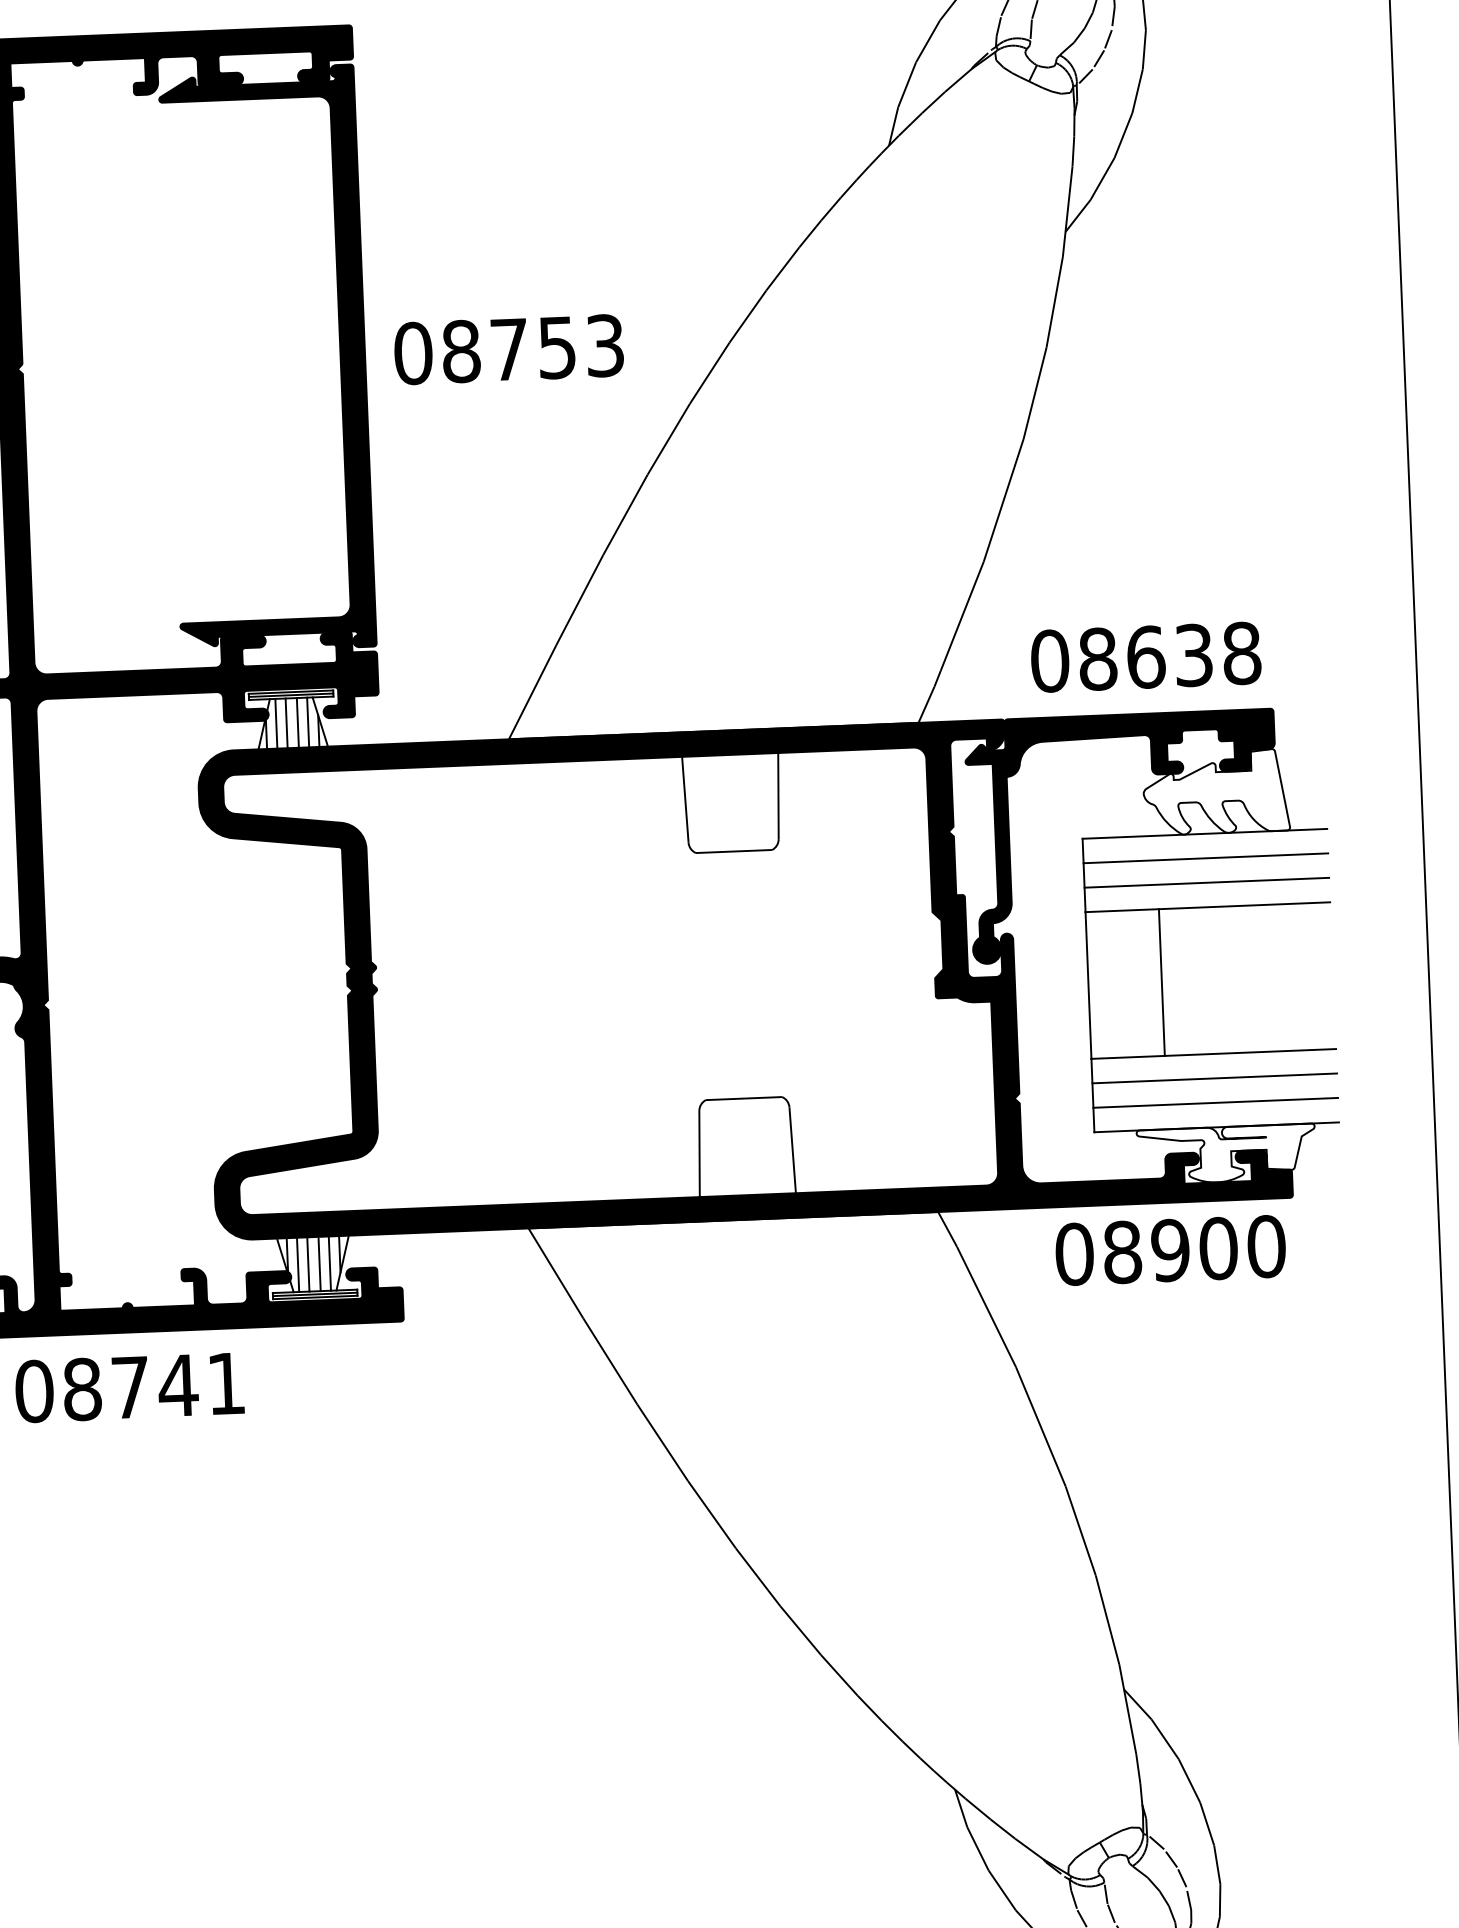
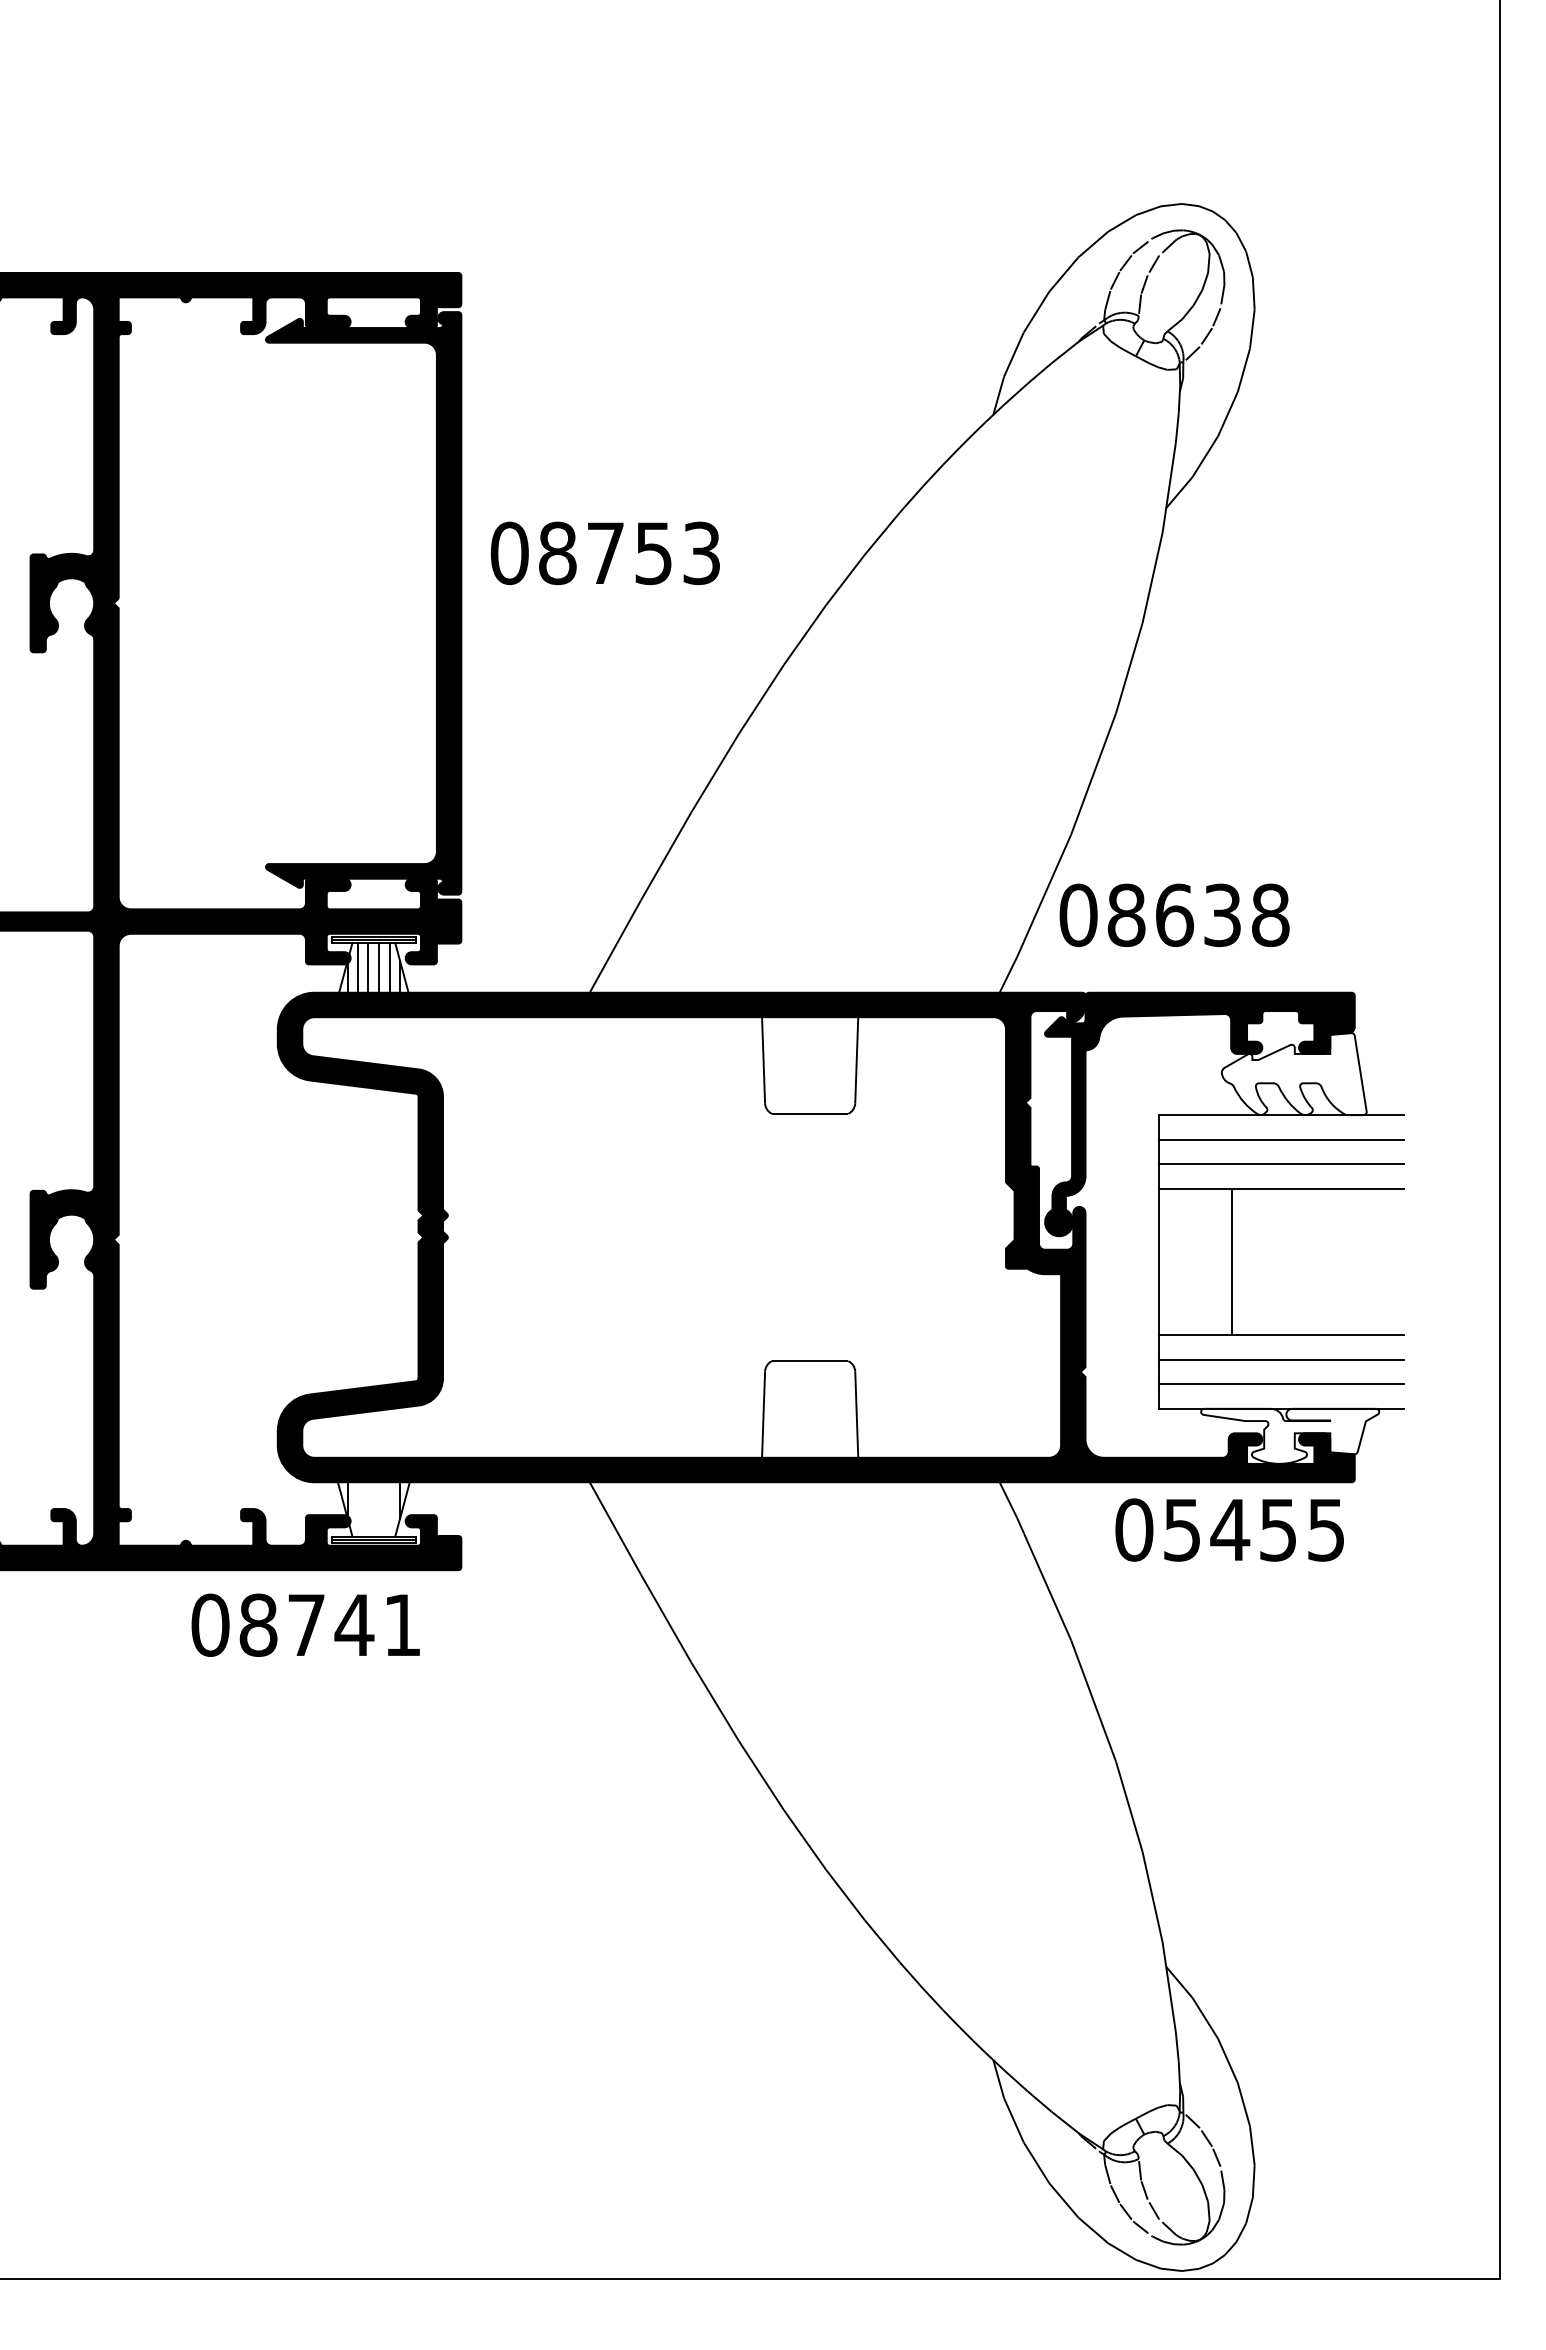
text: (508, 349) -> (604, 553), moved
text: (1145, 657) -> (1174, 915), moved
text: (1194, 1248) -> (1254, 1529), 08900 -> 05455
line: (329, 1263) -> (389, 1509), removed
line: (297, 1264) -> (357, 1509), removed
line: (308, 1264) -> (368, 1509), removed
line: (319, 1264) -> (379, 1509), removed
text: (129, 1386) -> (305, 1624), moved

